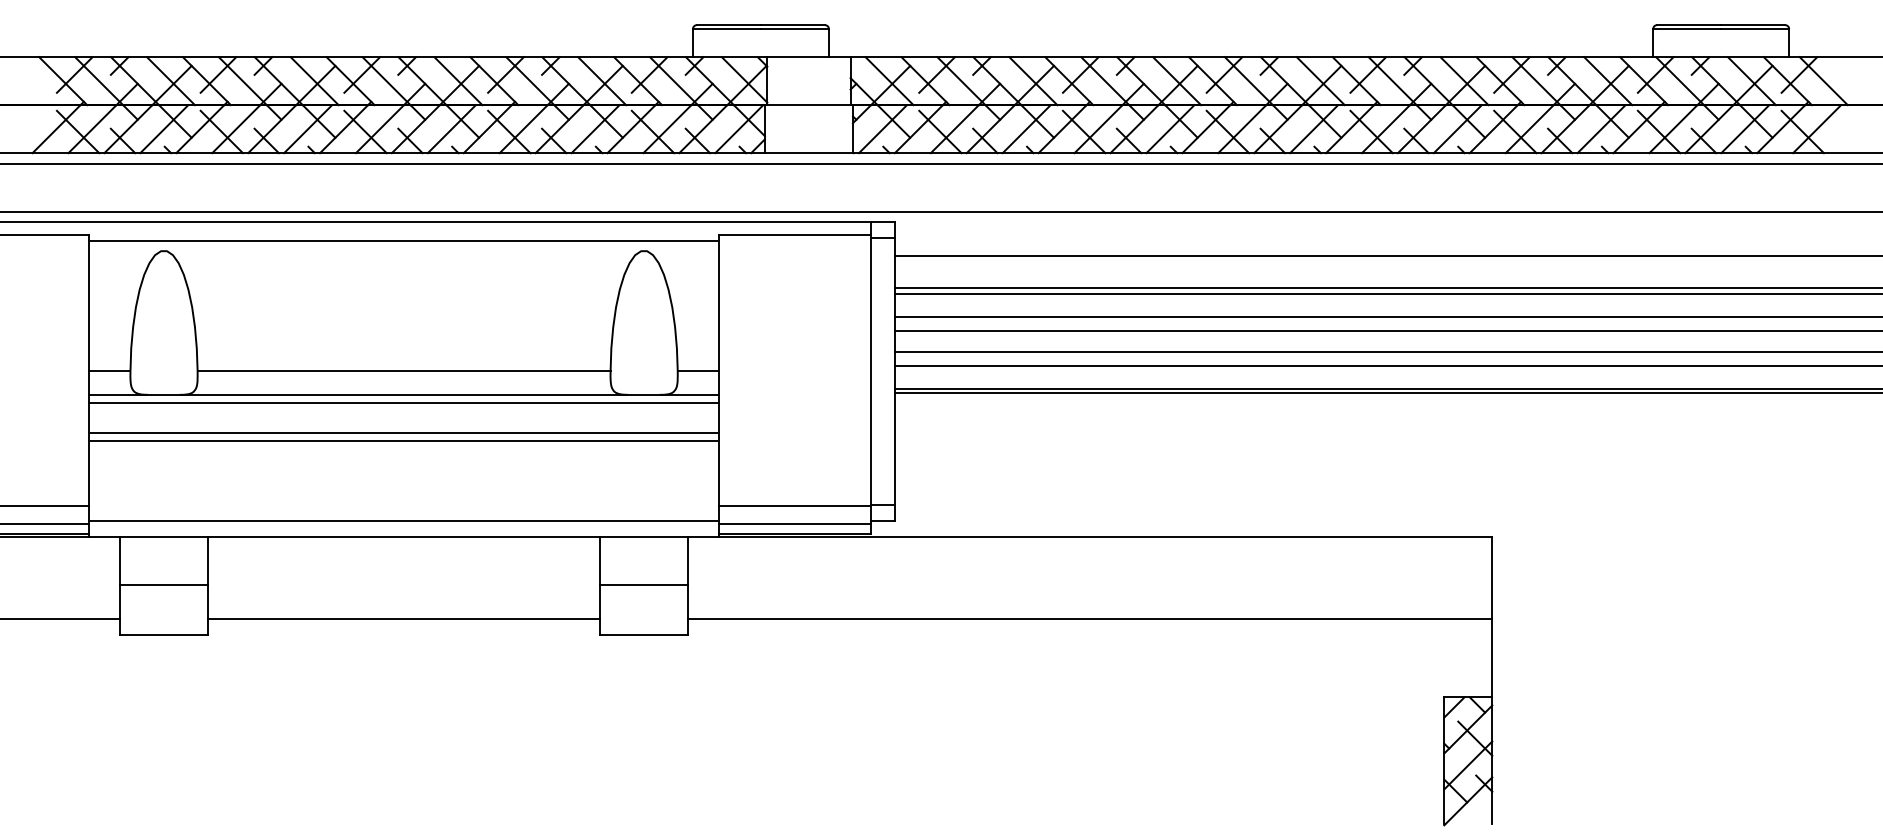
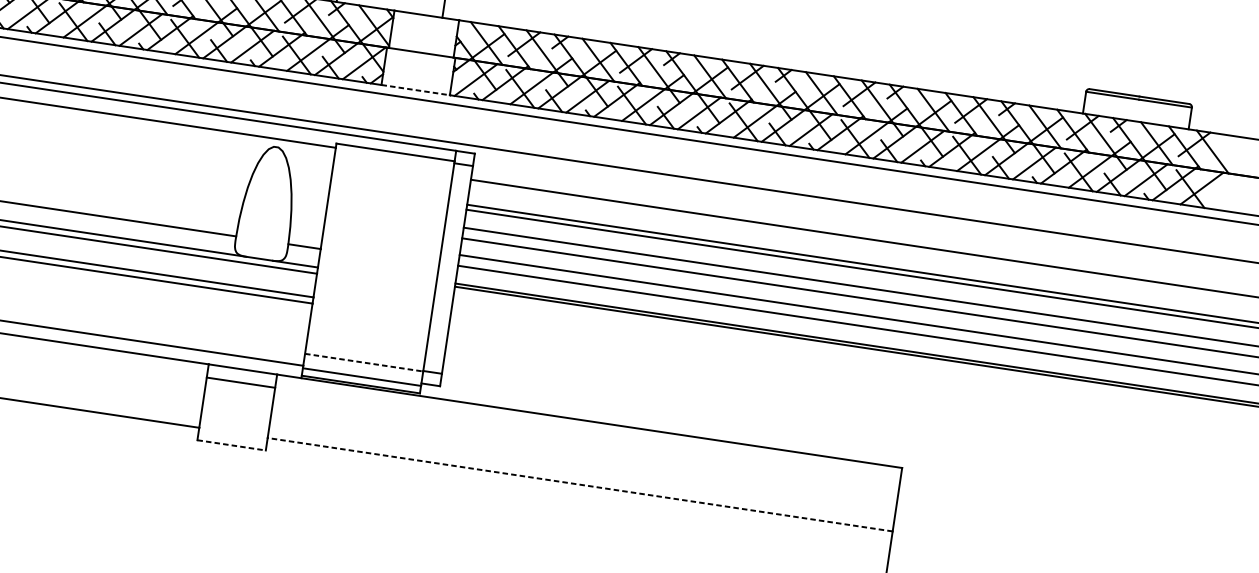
line: (809, 153) -> (416, 90), solid -> dashed
line: (795, 505) -> (364, 362), solid -> dashed
line: (644, 585) -> (241, 382), moved
line: (1089, 618) -> (579, 484), solid -> dashed
line: (644, 634) -> (231, 445), solid -> dashed

